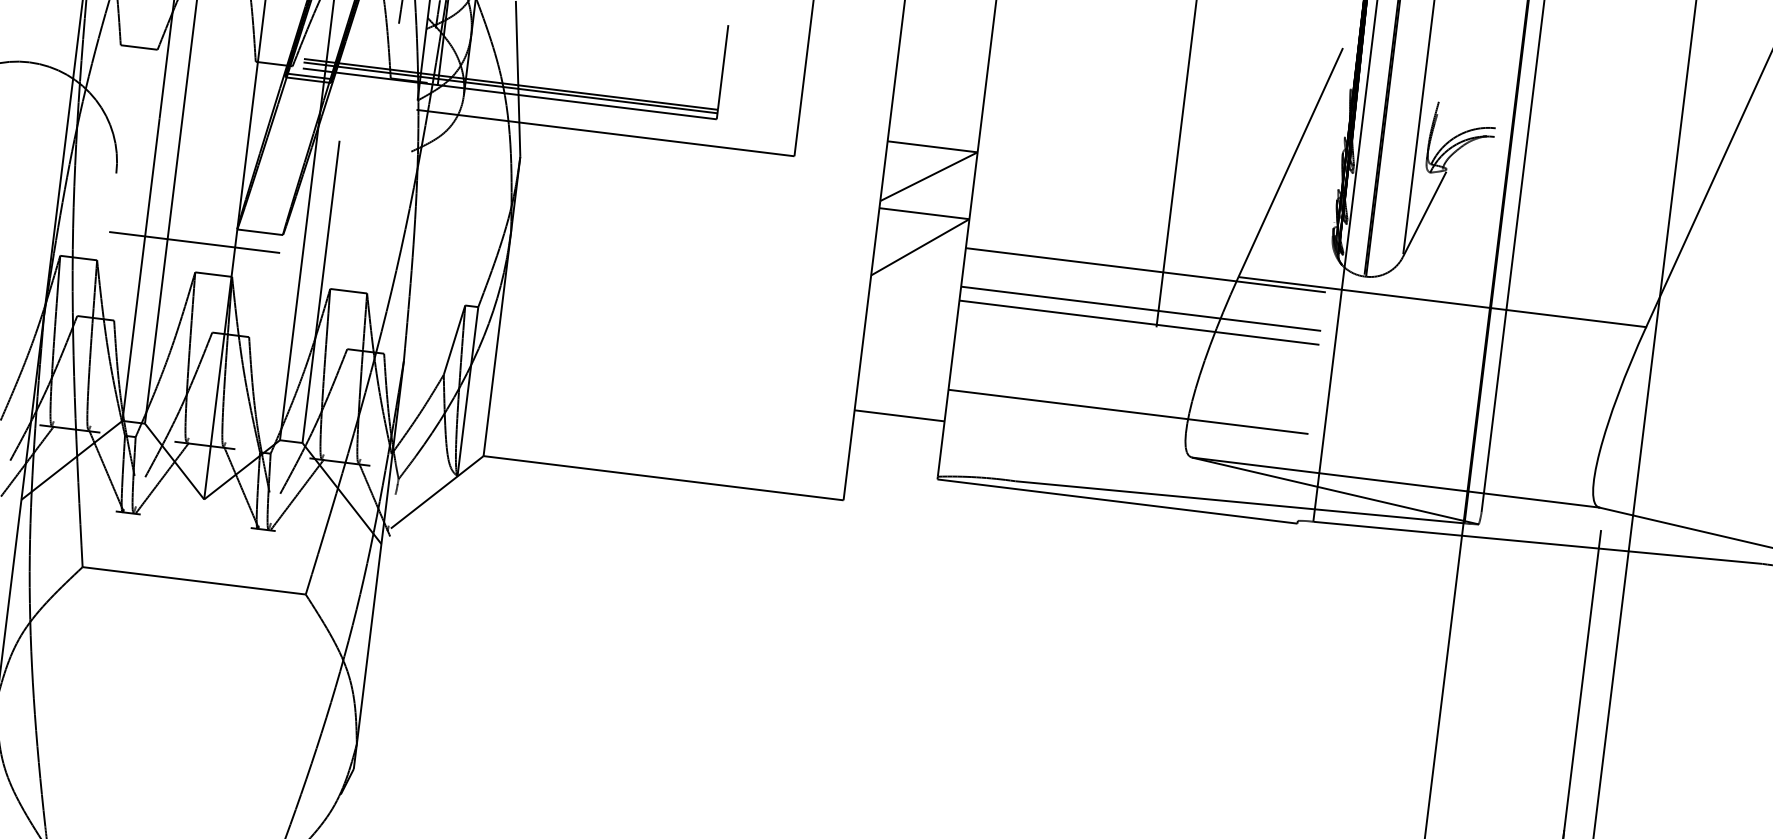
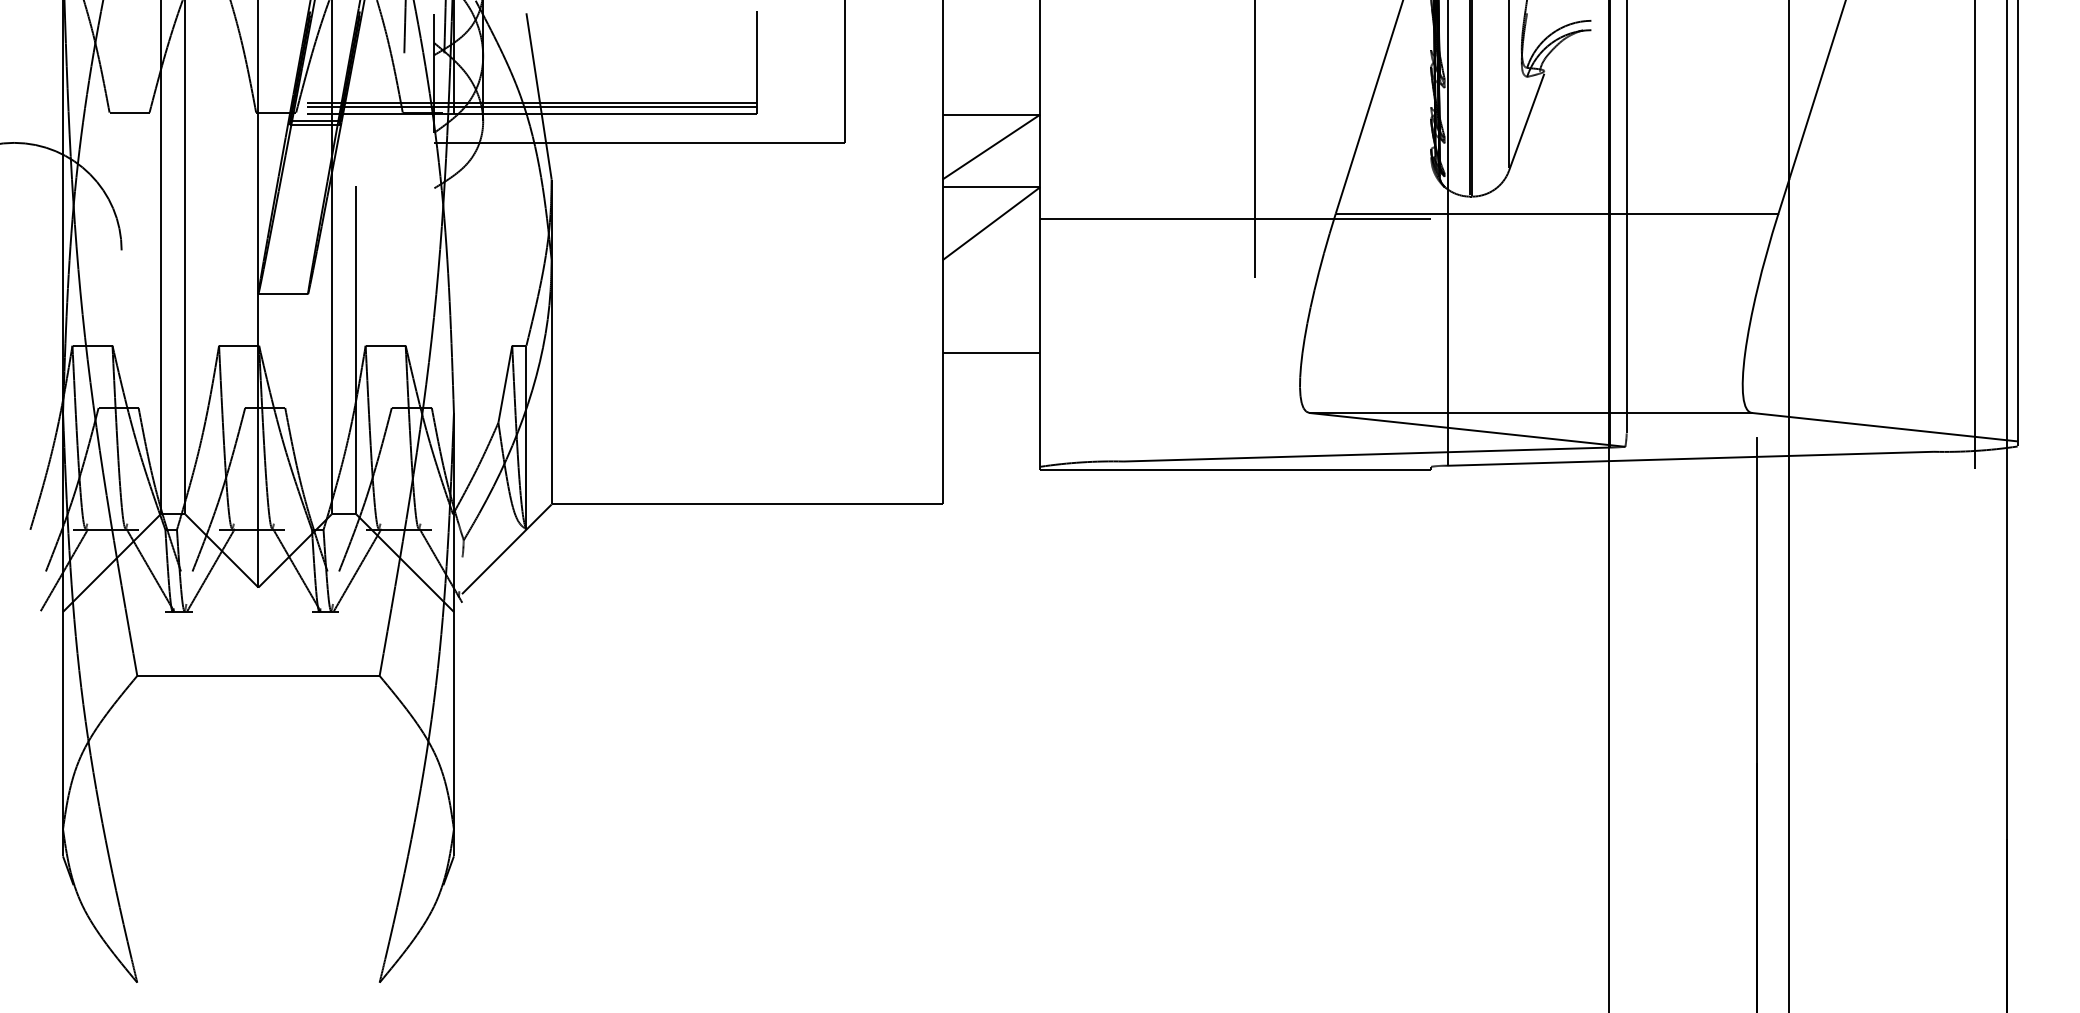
line: (194, 242) -> (214, 313), removed
line: (1140, 308) -> (1235, 260), removed
line: (1139, 322) -> (1235, 275), removed
line: (1128, 411) -> (1235, 372), removed
line: (899, 415) -> (991, 352), moved

